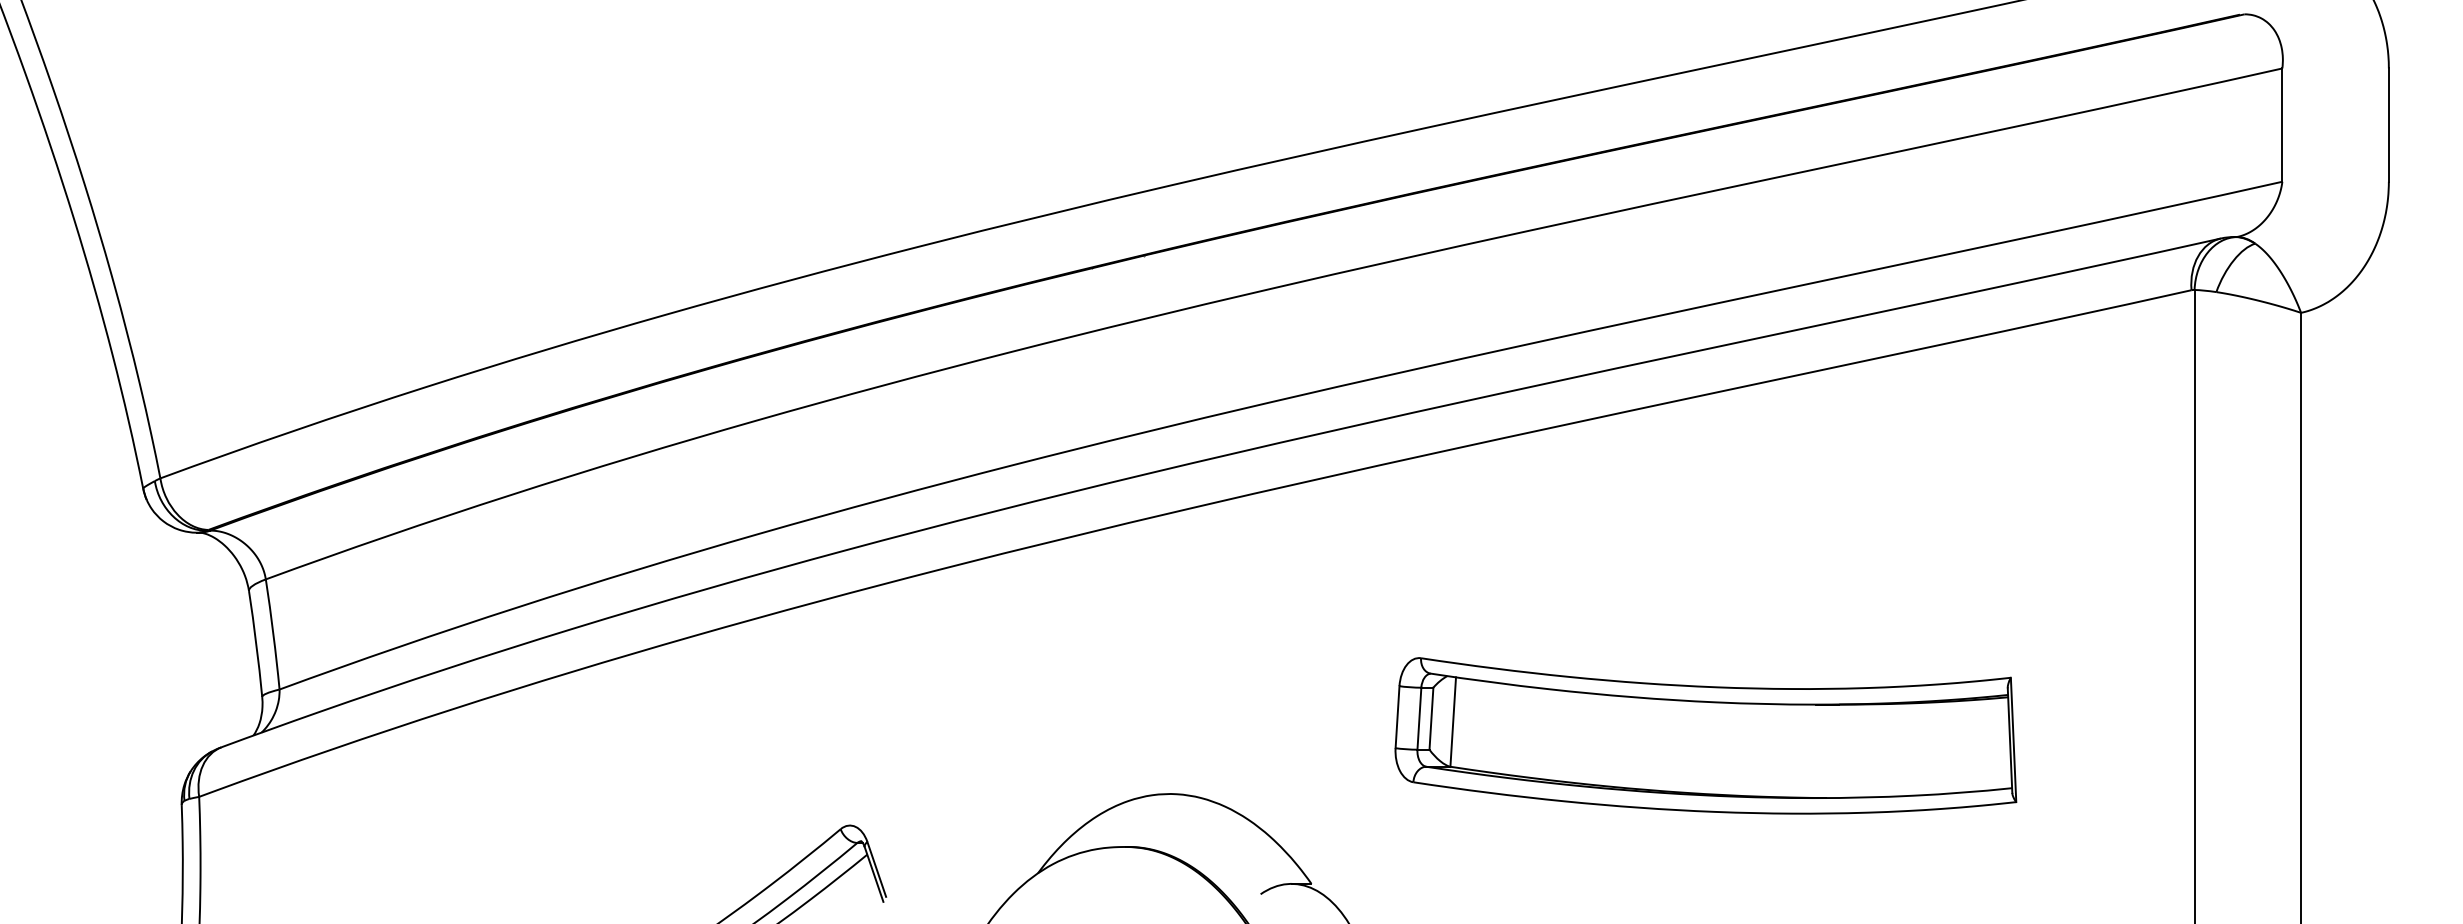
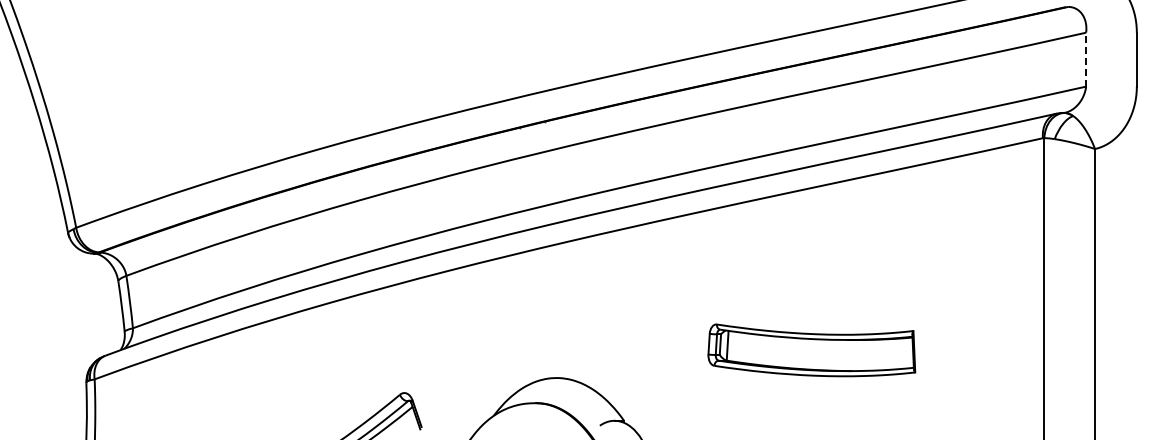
line: (2283, 124) -> (1086, 59), solid -> dashed
part: (1705, 736) -> (811, 350), size x0.7

